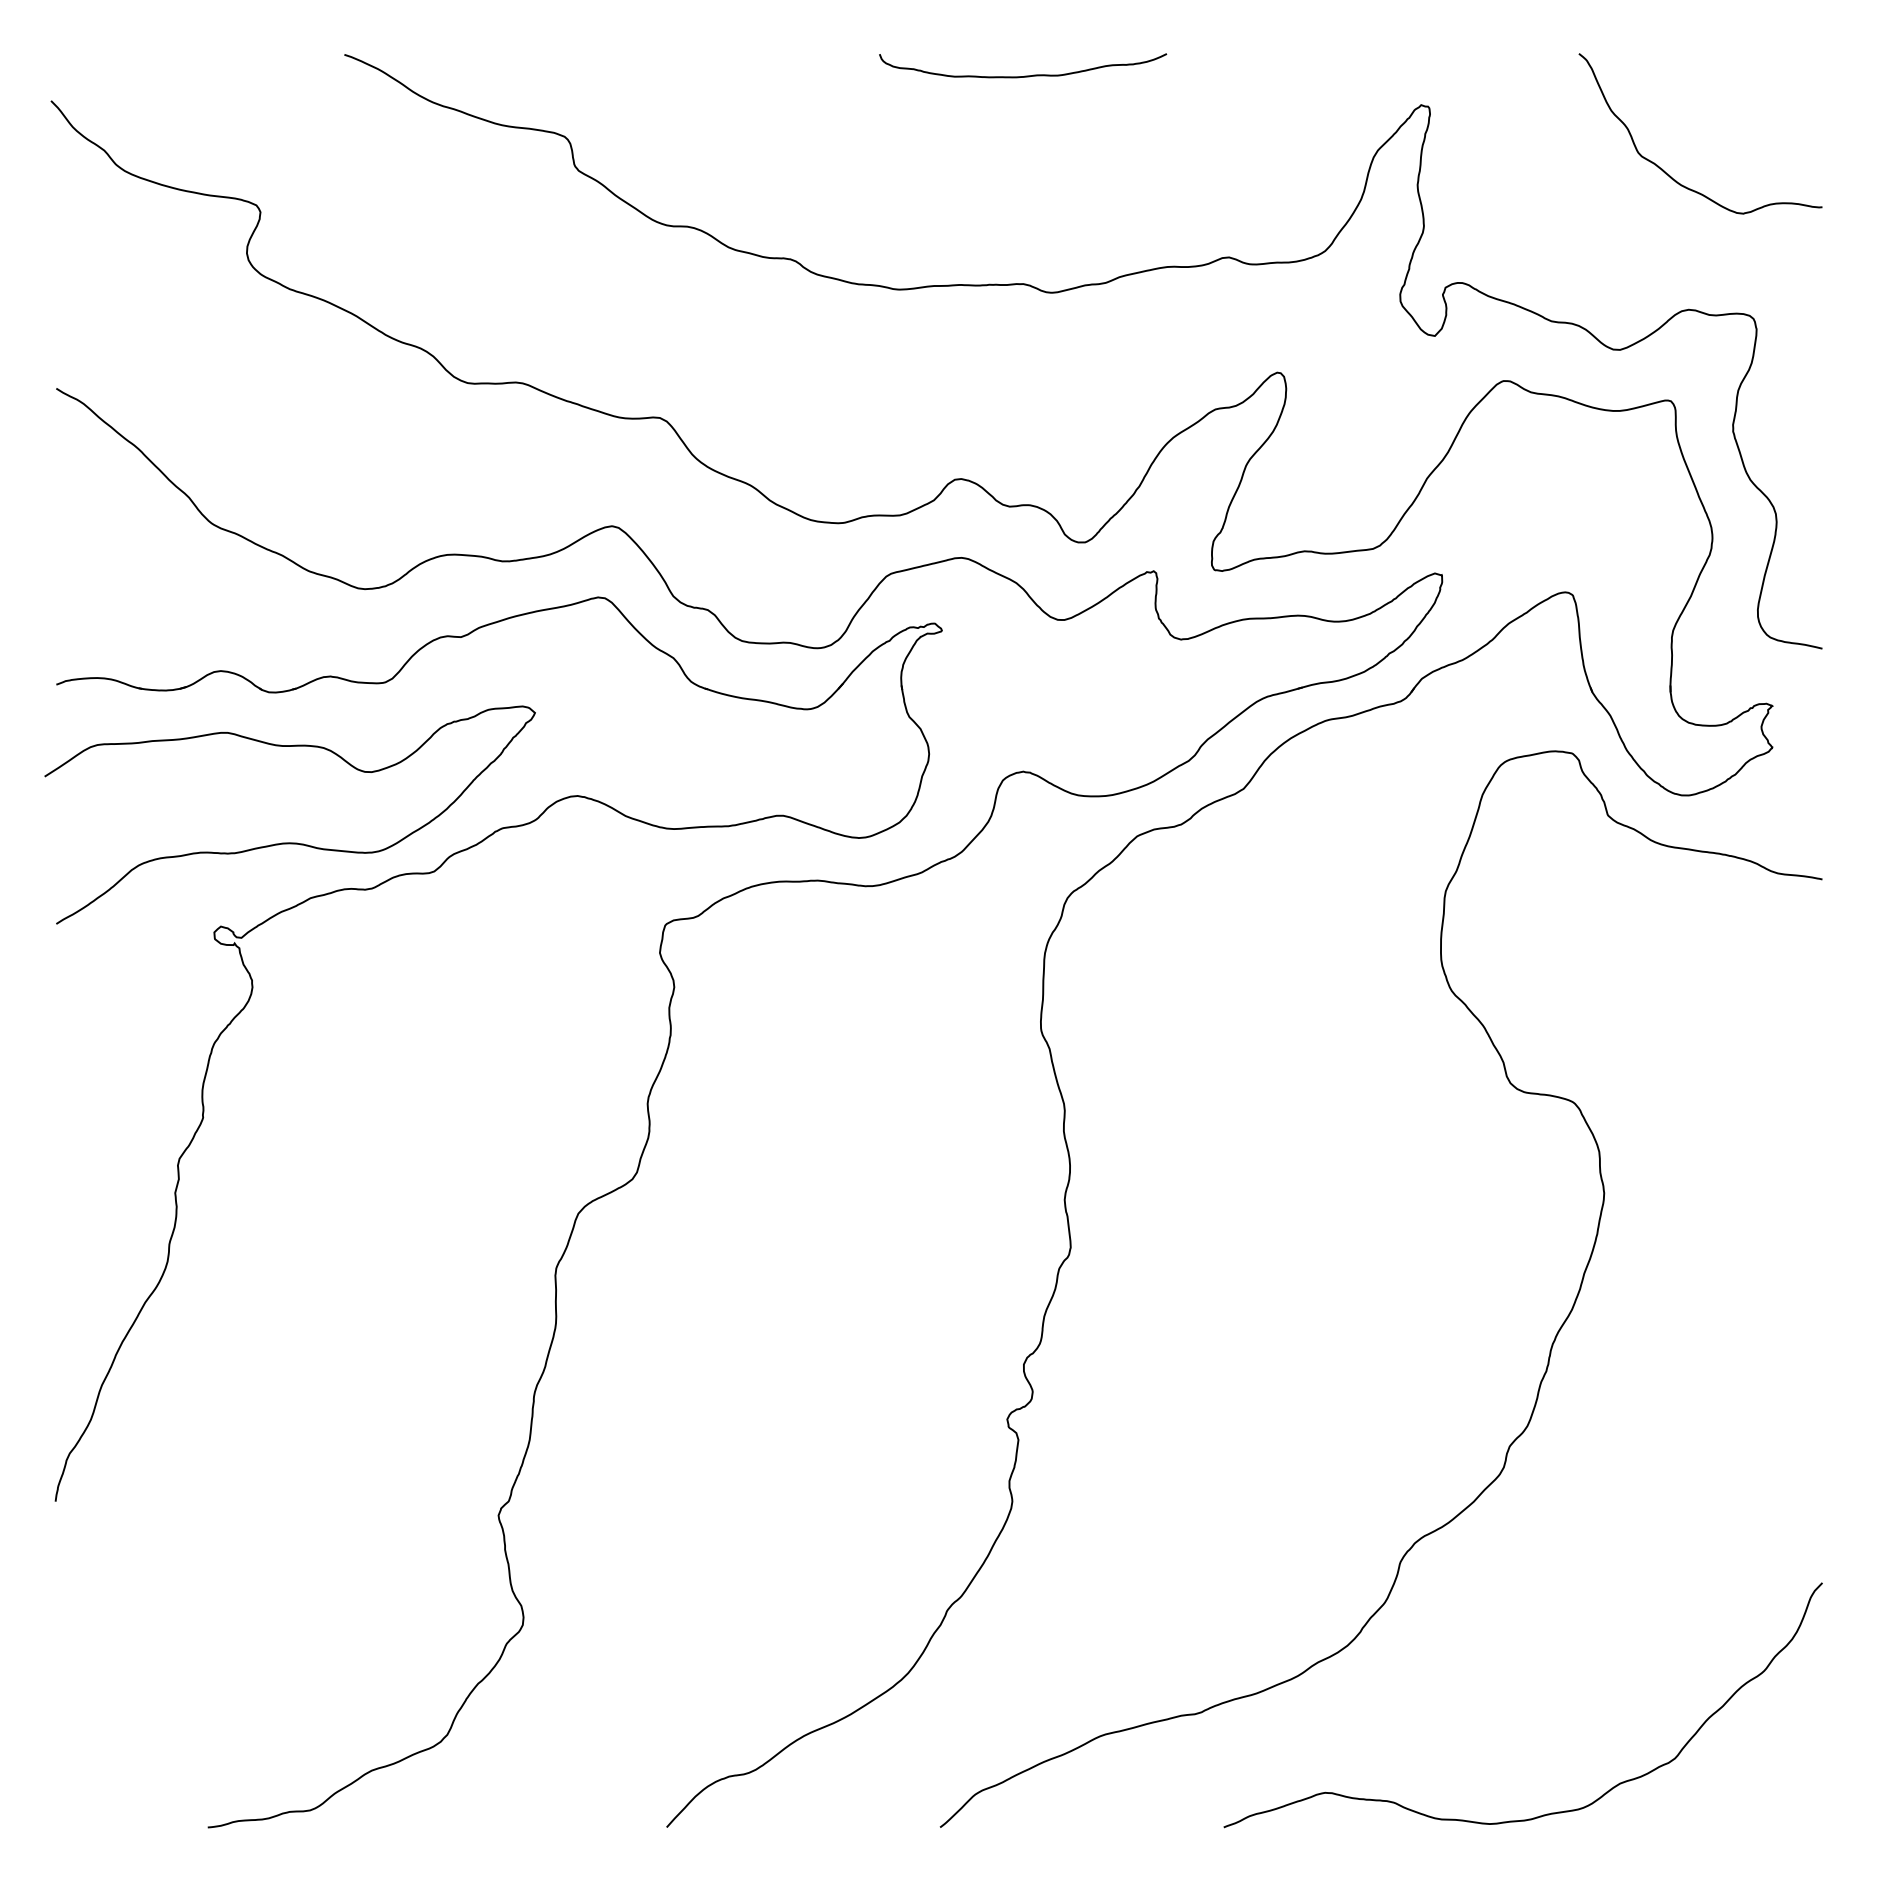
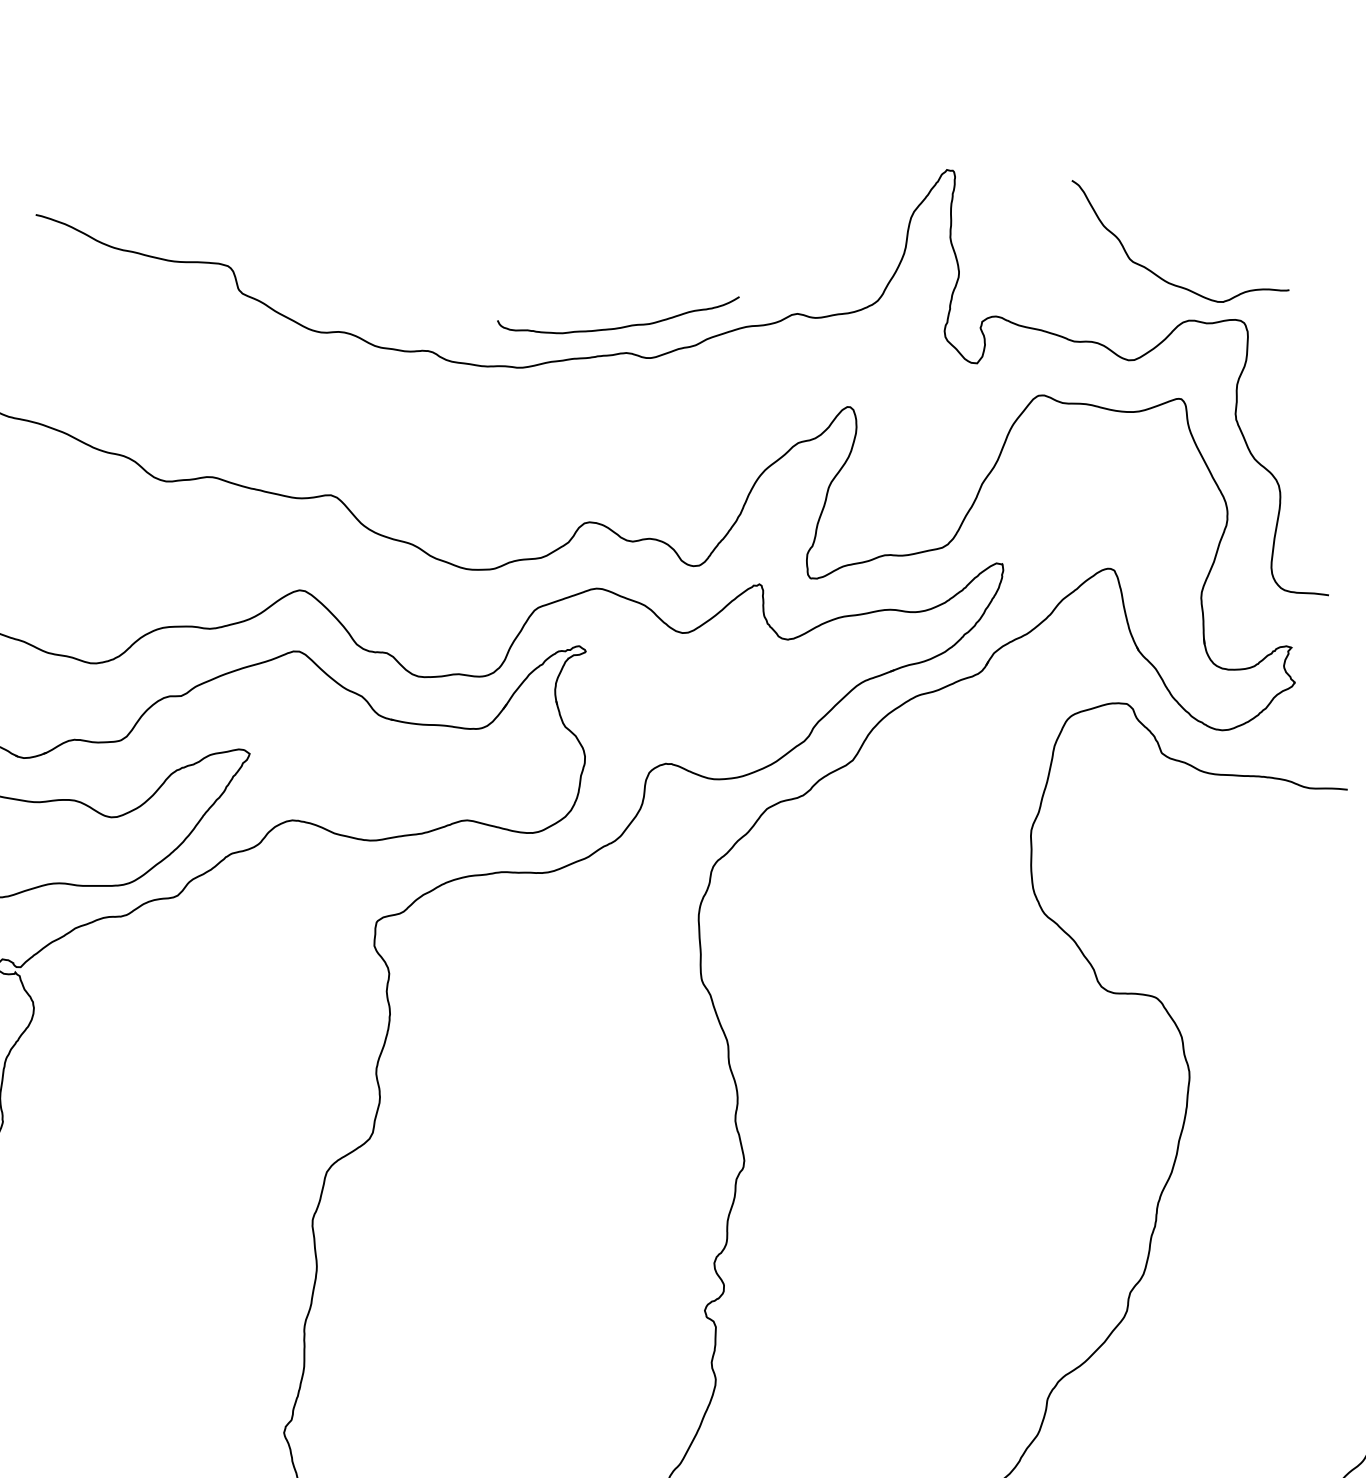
curve: (1024, 75) -> (621, 326), moved
curve: (1669, 174) -> (1157, 274), moved

